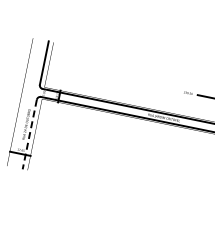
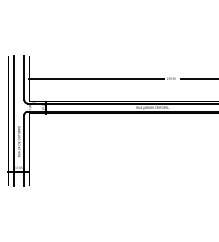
line: (114, 78) -> (96, 78), added
line: (25, 102) -> (13, 120), added
line: (30, 134) -> (24, 150), dashed -> solid

